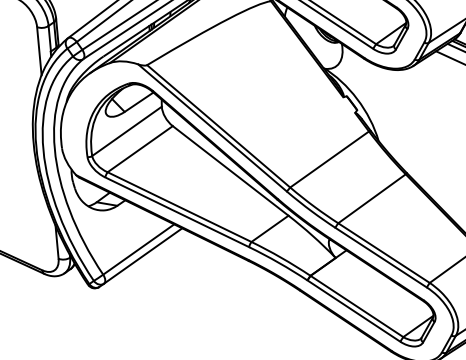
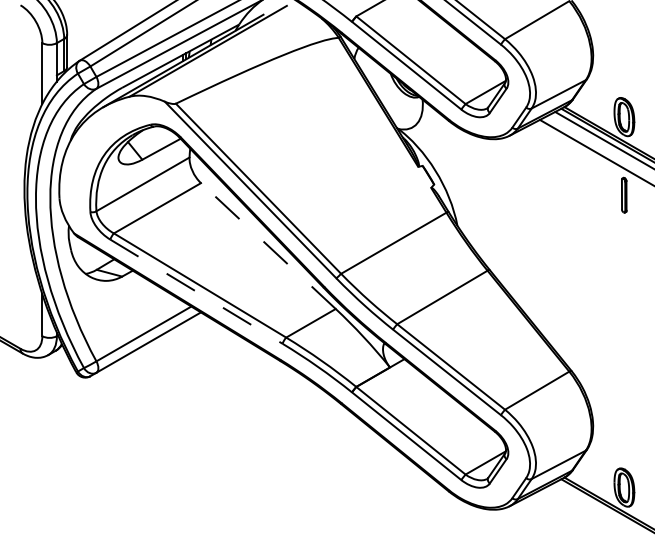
line: (230, 170) -> (268, 245), solid -> dashed
line: (177, 212) -> (196, 291), solid -> dashed

